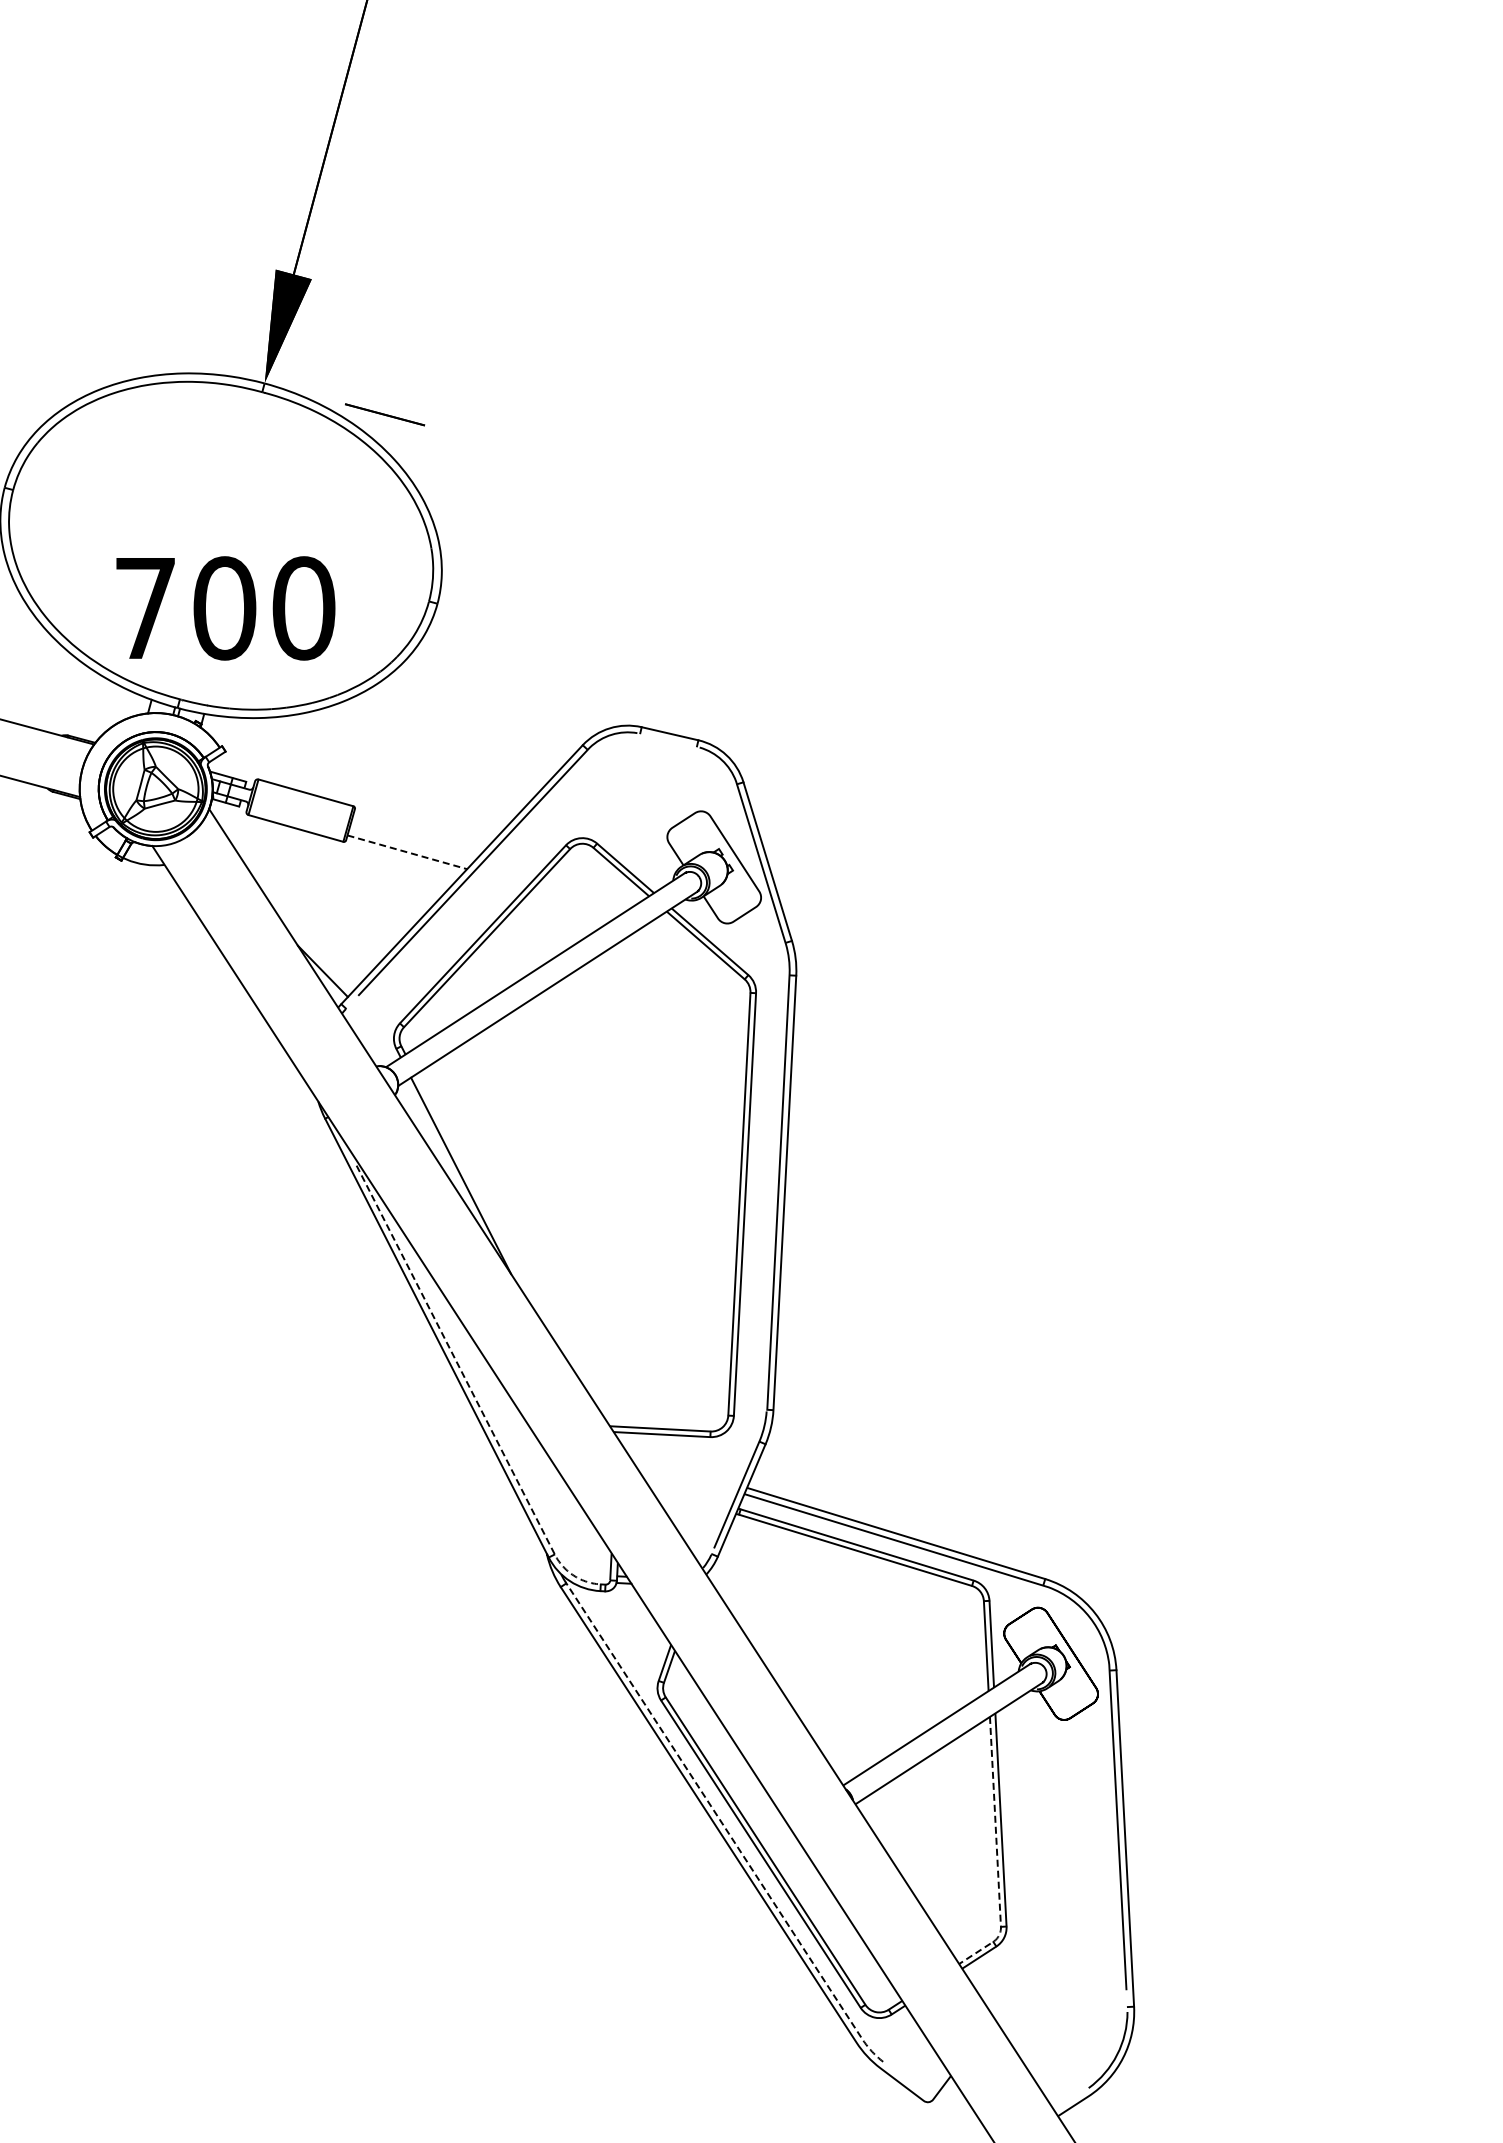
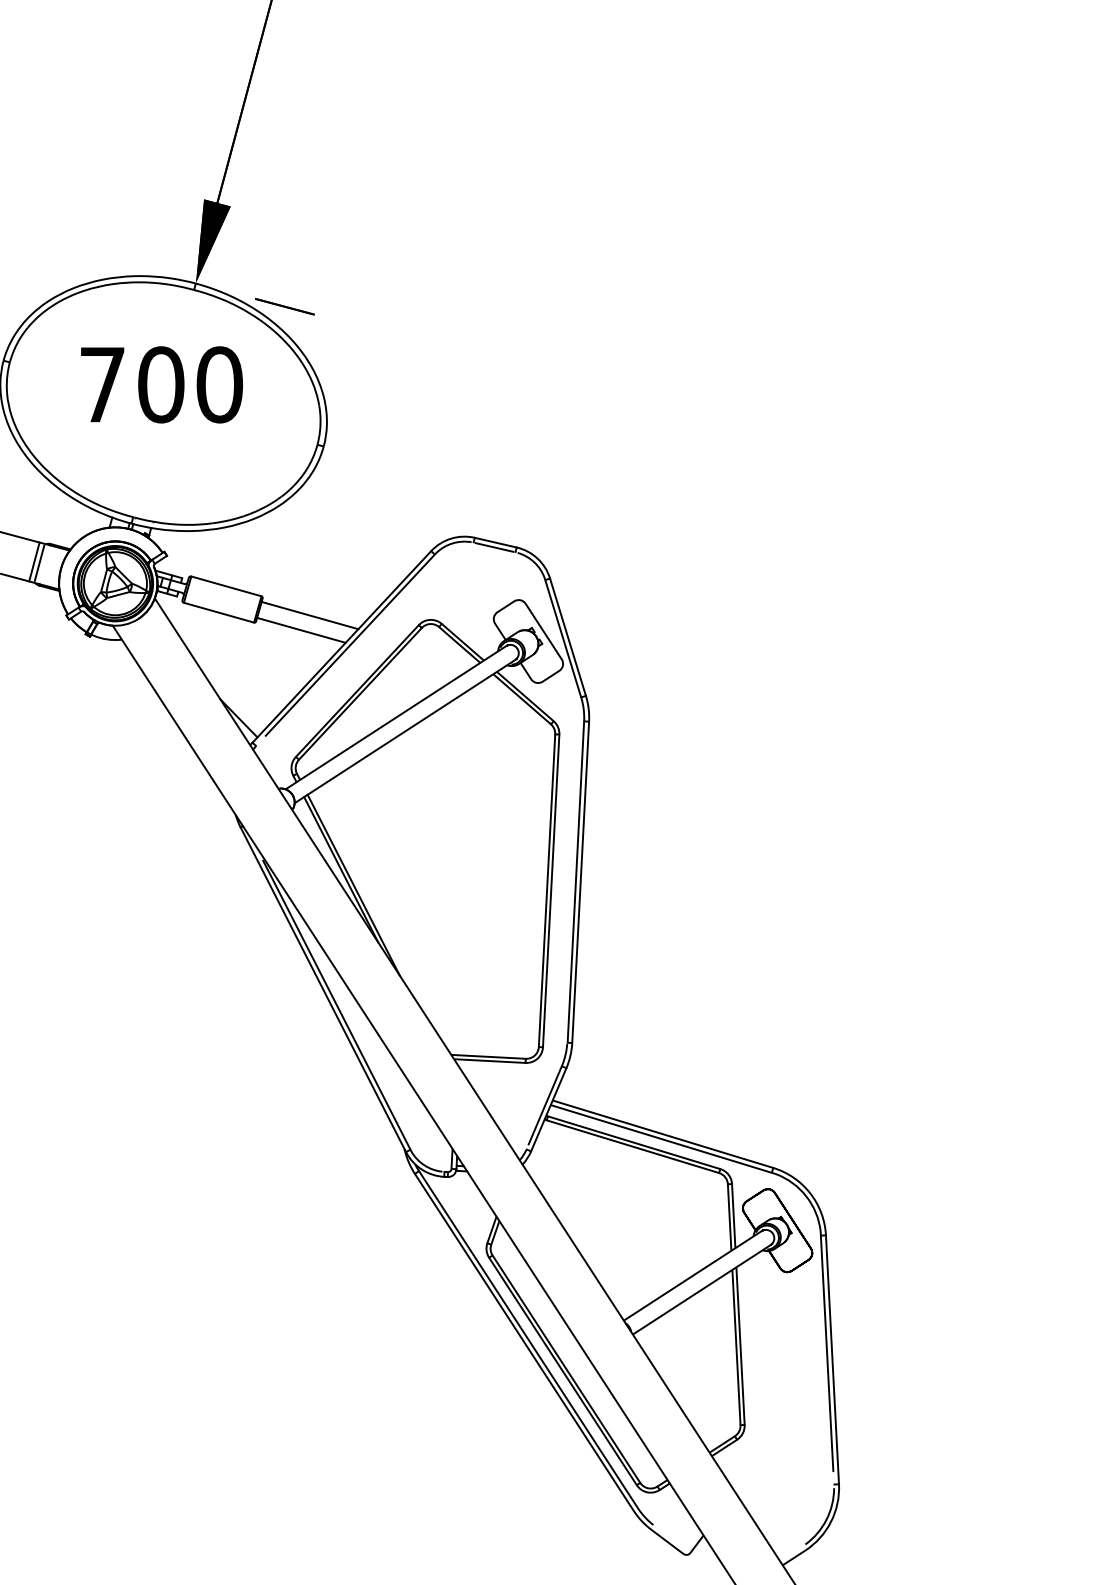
text: (225, 608) -> (161, 384), moved
line: (668, 740) -> (494, 547), added
line: (46, 759) -> (34, 561), added
line: (52, 761) -> (38, 563), added
line: (418, 831) -> (309, 614), added
line: (407, 852) -> (301, 630), dashed -> solid
line: (477, 1196) -> (353, 884), added
line: (469, 1387) -> (347, 1026), dashed -> solid
line: (723, 1825) -> (535, 1350), dashed -> solid
line: (997, 1859) -> (737, 1375), dashed -> solid

